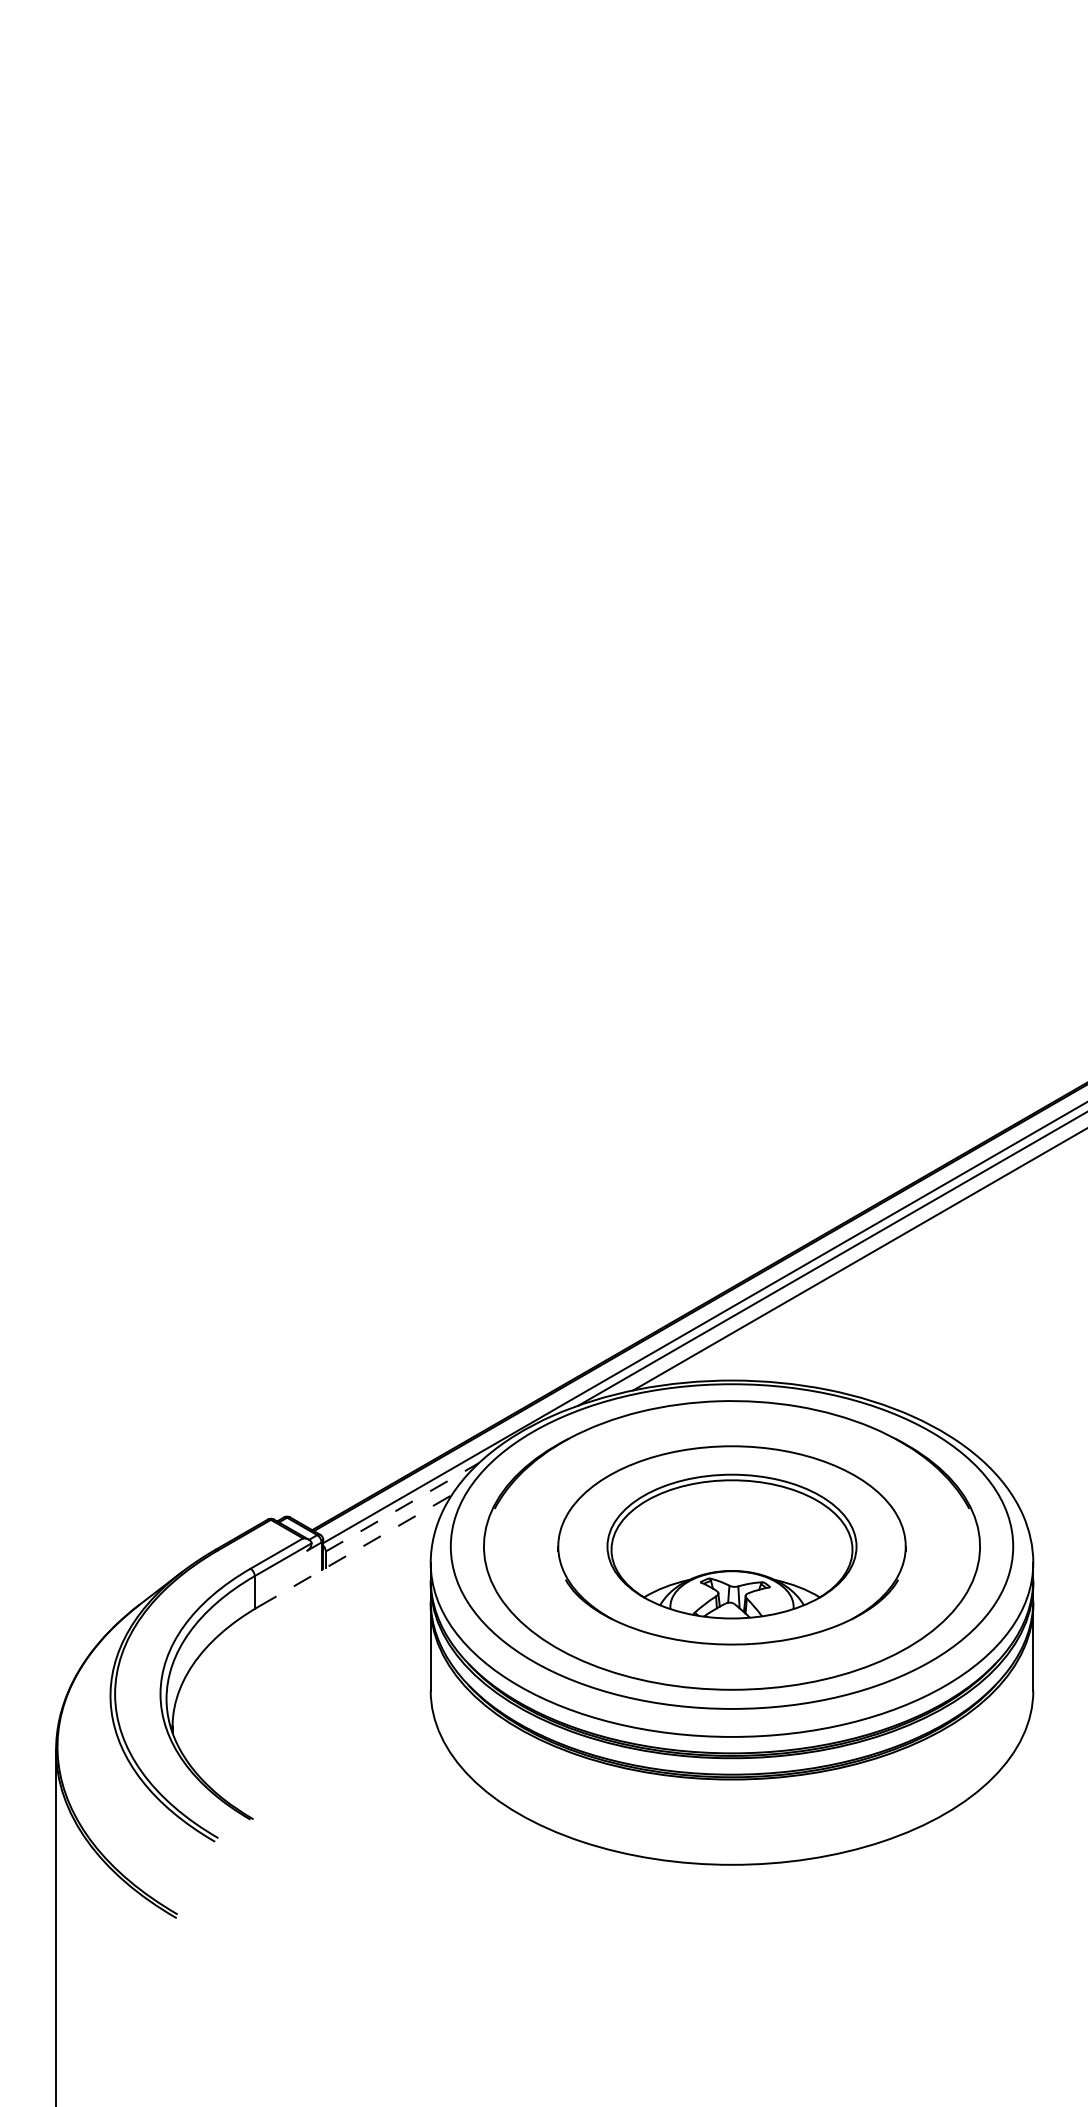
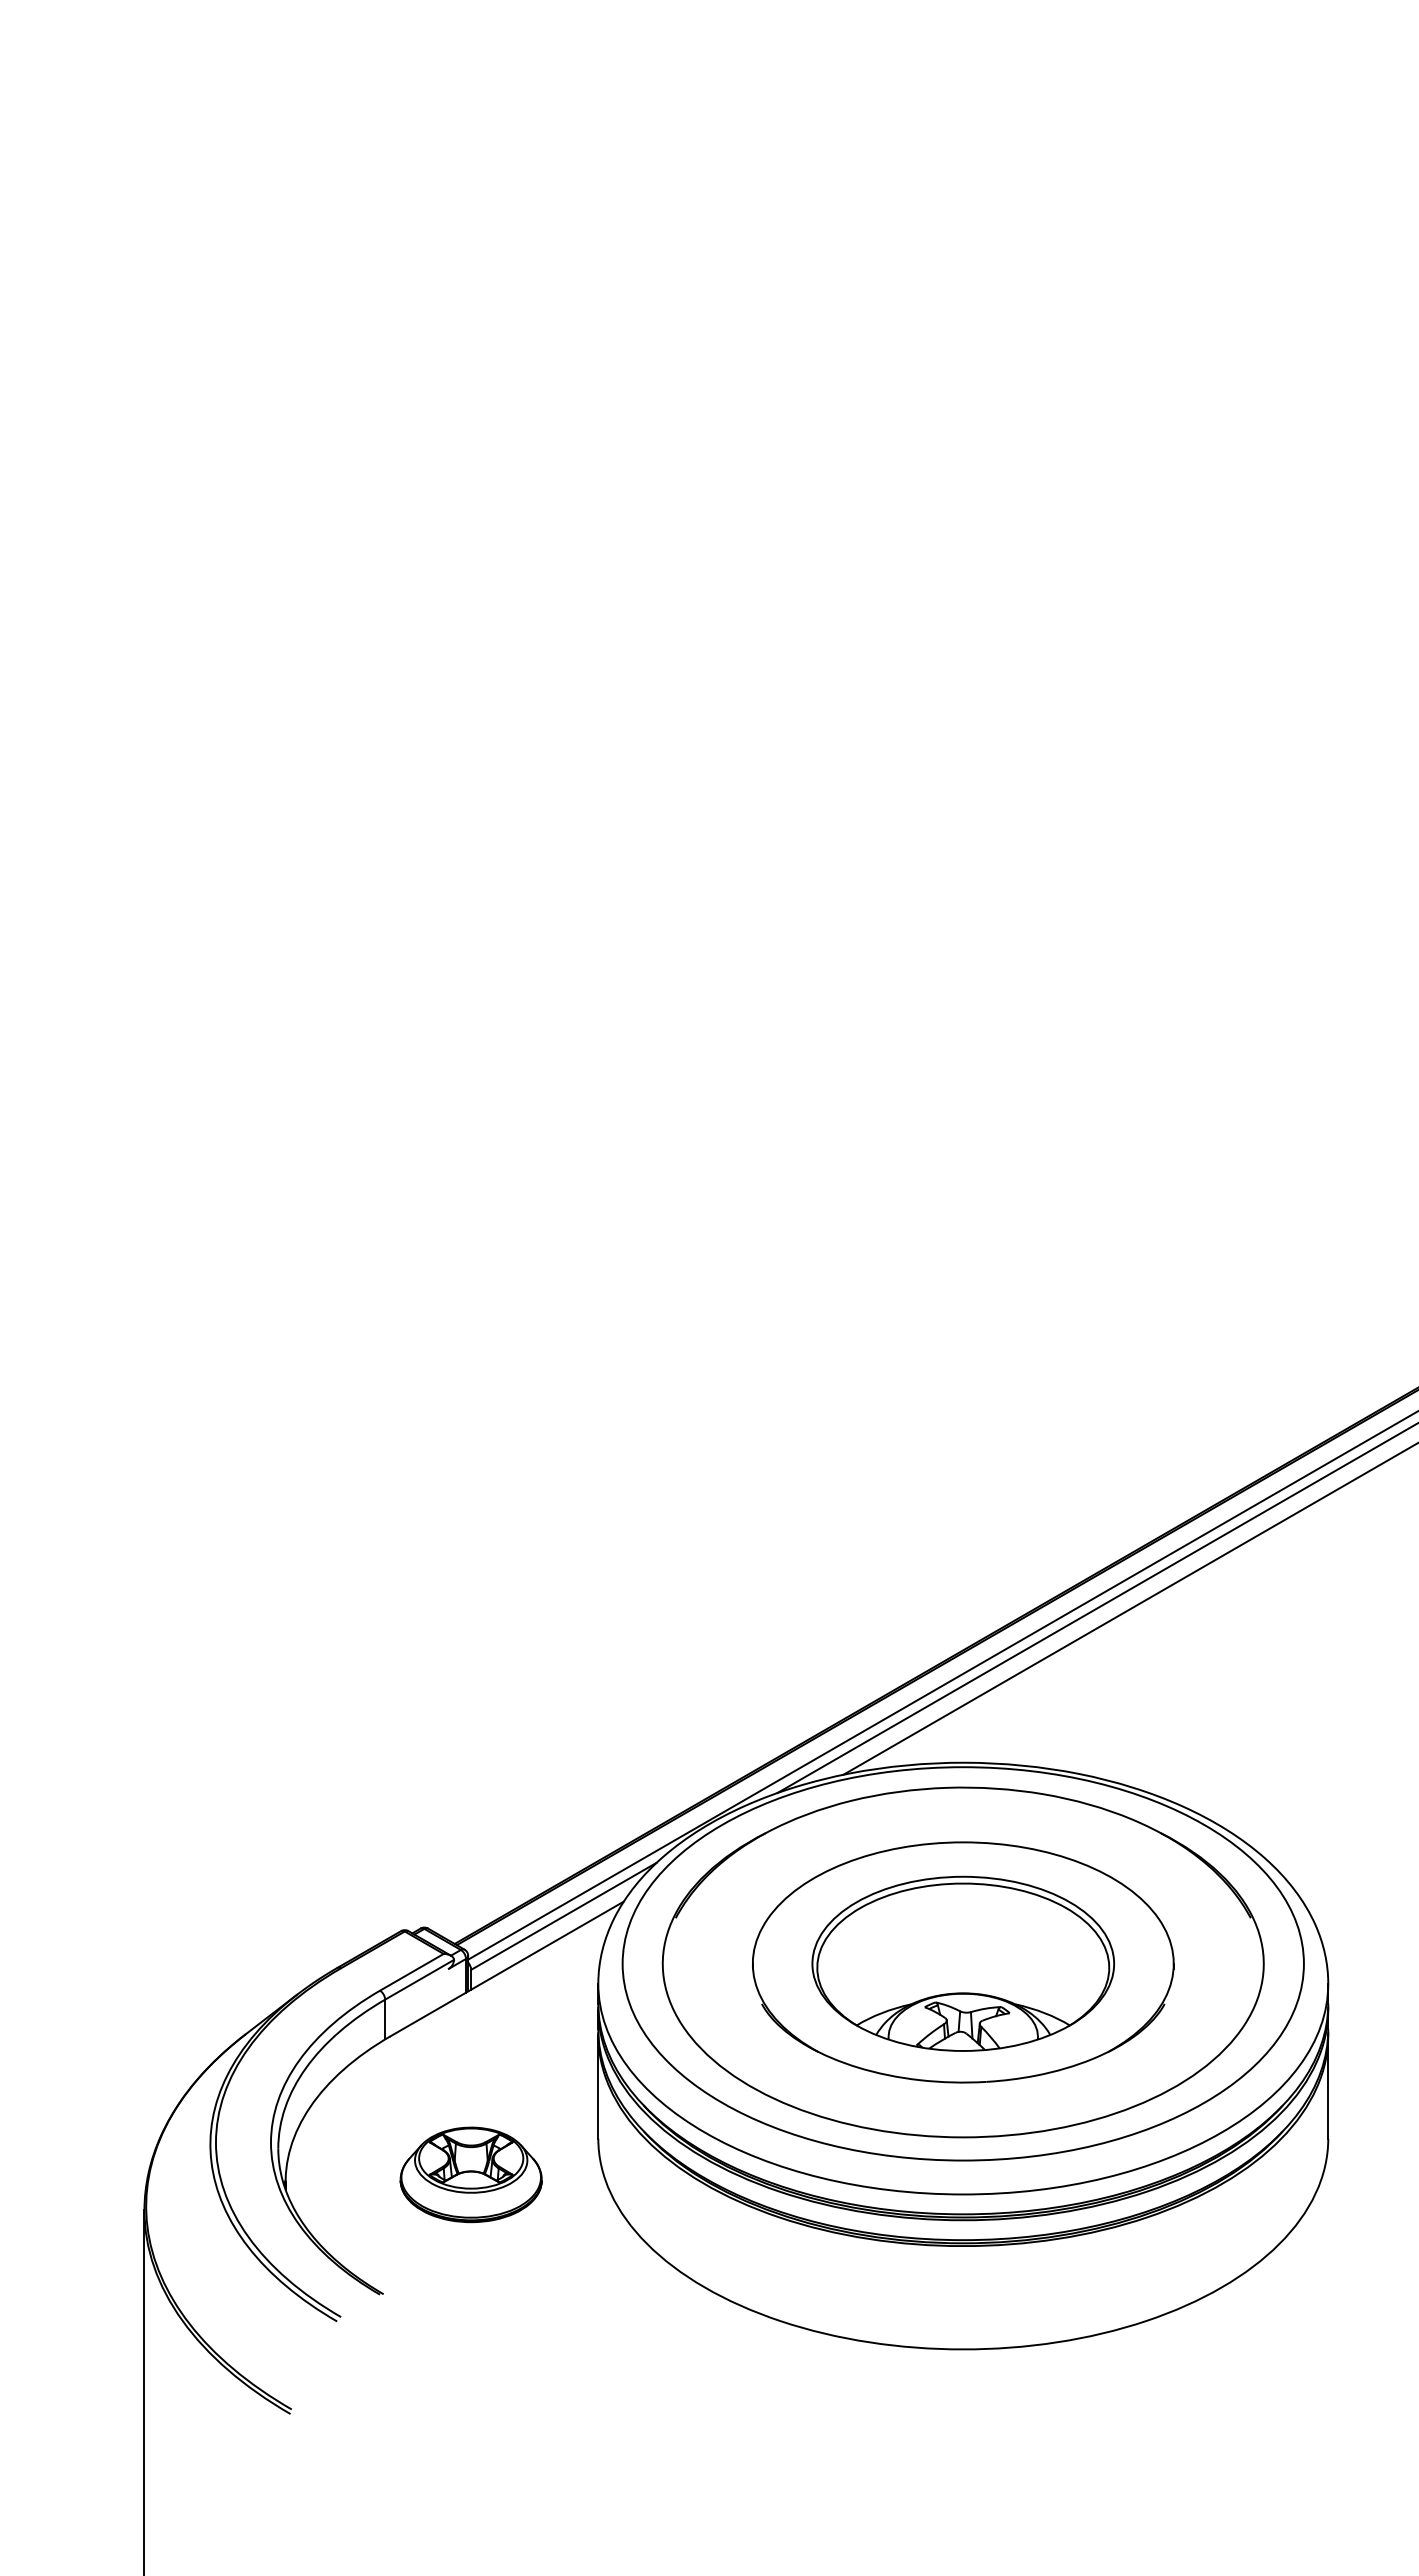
line: (402, 1507) -> (564, 1916), dashed -> solid
line: (355, 1551) -> (507, 1969), dashed -> solid
part: (325, 1720) -> (470, 2174), added

